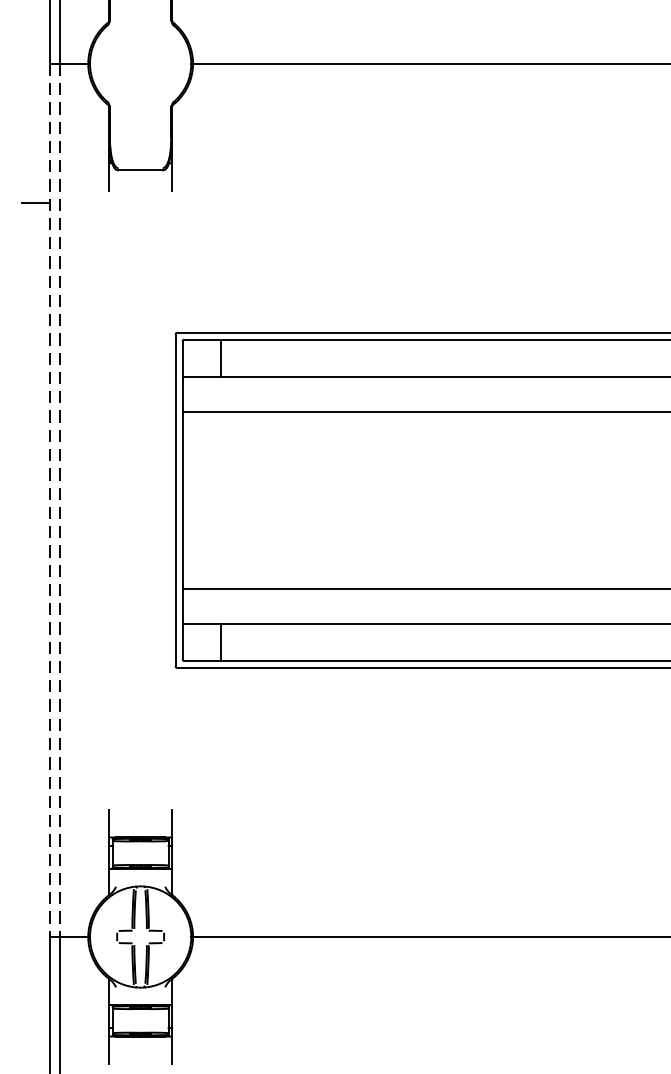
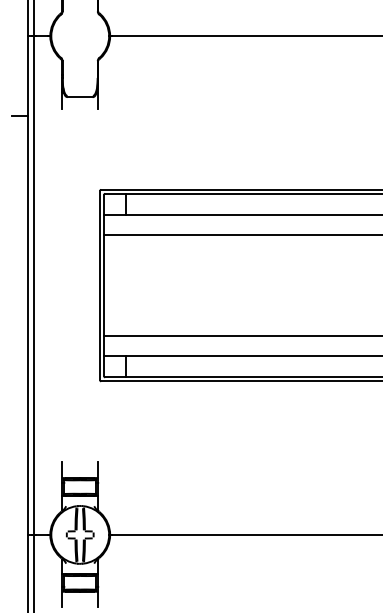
line: (50, 501) -> (28, 286), dashed -> solid
line: (60, 501) -> (34, 286), dashed -> solid

